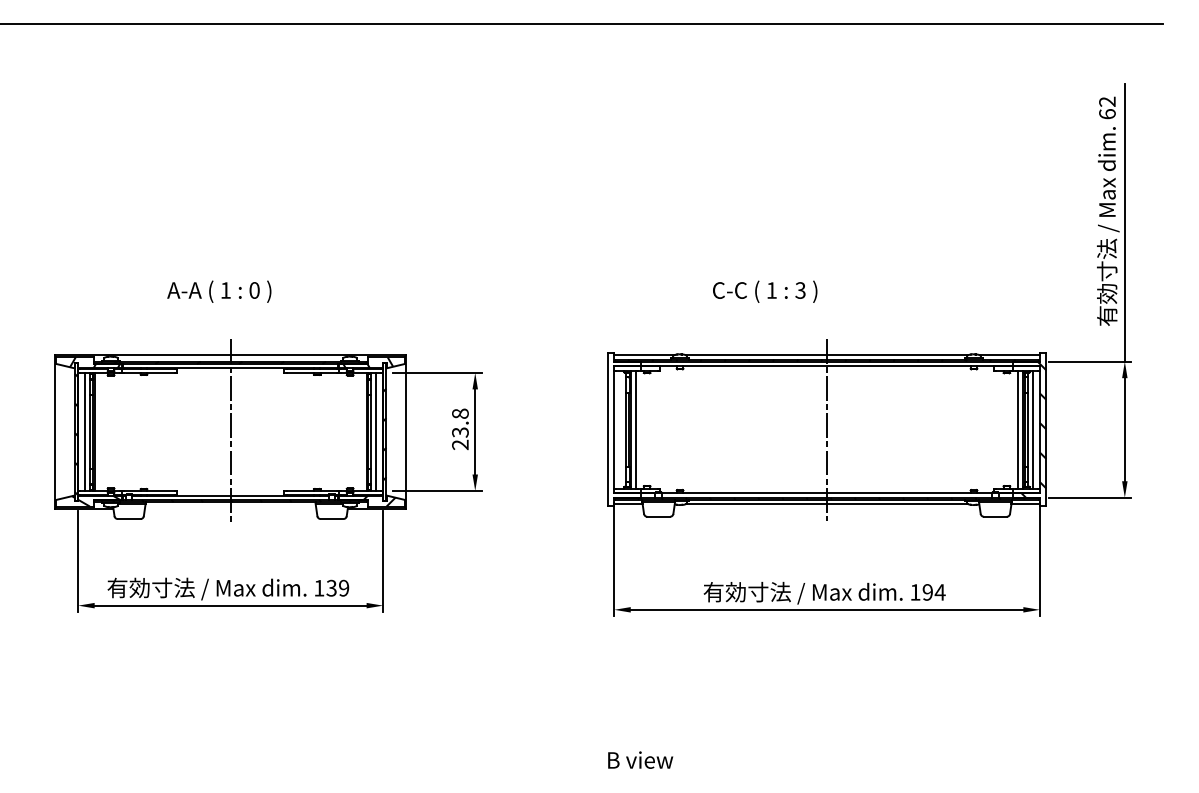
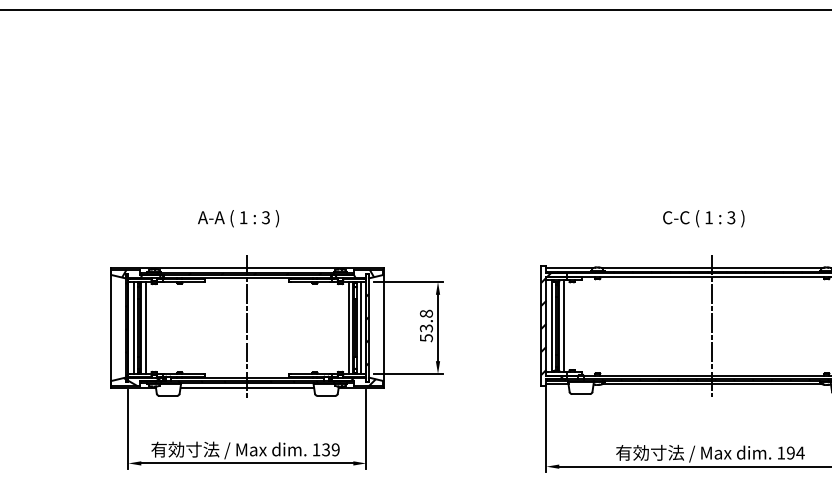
text: (254, 290) -> (265, 217), 0 -> 3
text: (765, 291) -> (704, 218), moved
line: (620, 429) -> (551, 326), added
hatch: (621, 429) -> (552, 326), added
line: (100, 431) -> (145, 327), added
line: (361, 431) -> (349, 327), added
text: (460, 444) -> (426, 337), 23.8 -> 53.8
line: (230, 508) -> (247, 387), added

